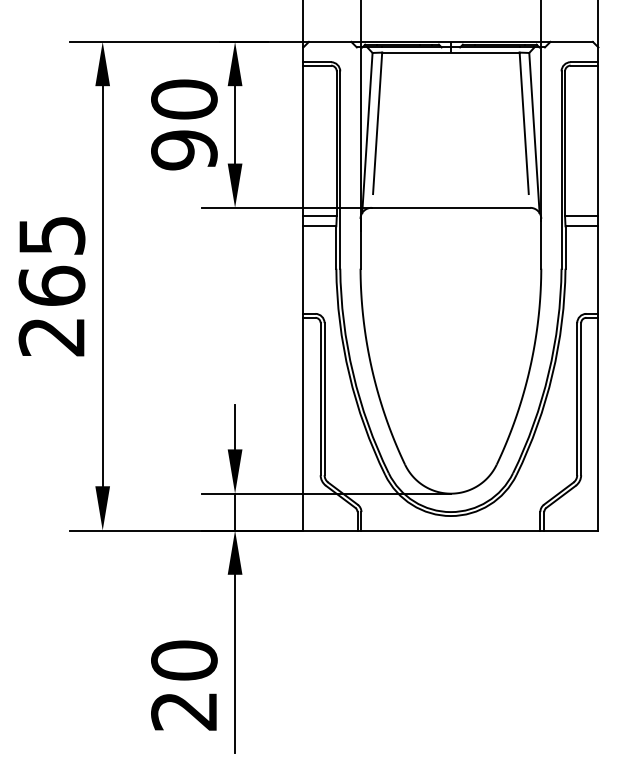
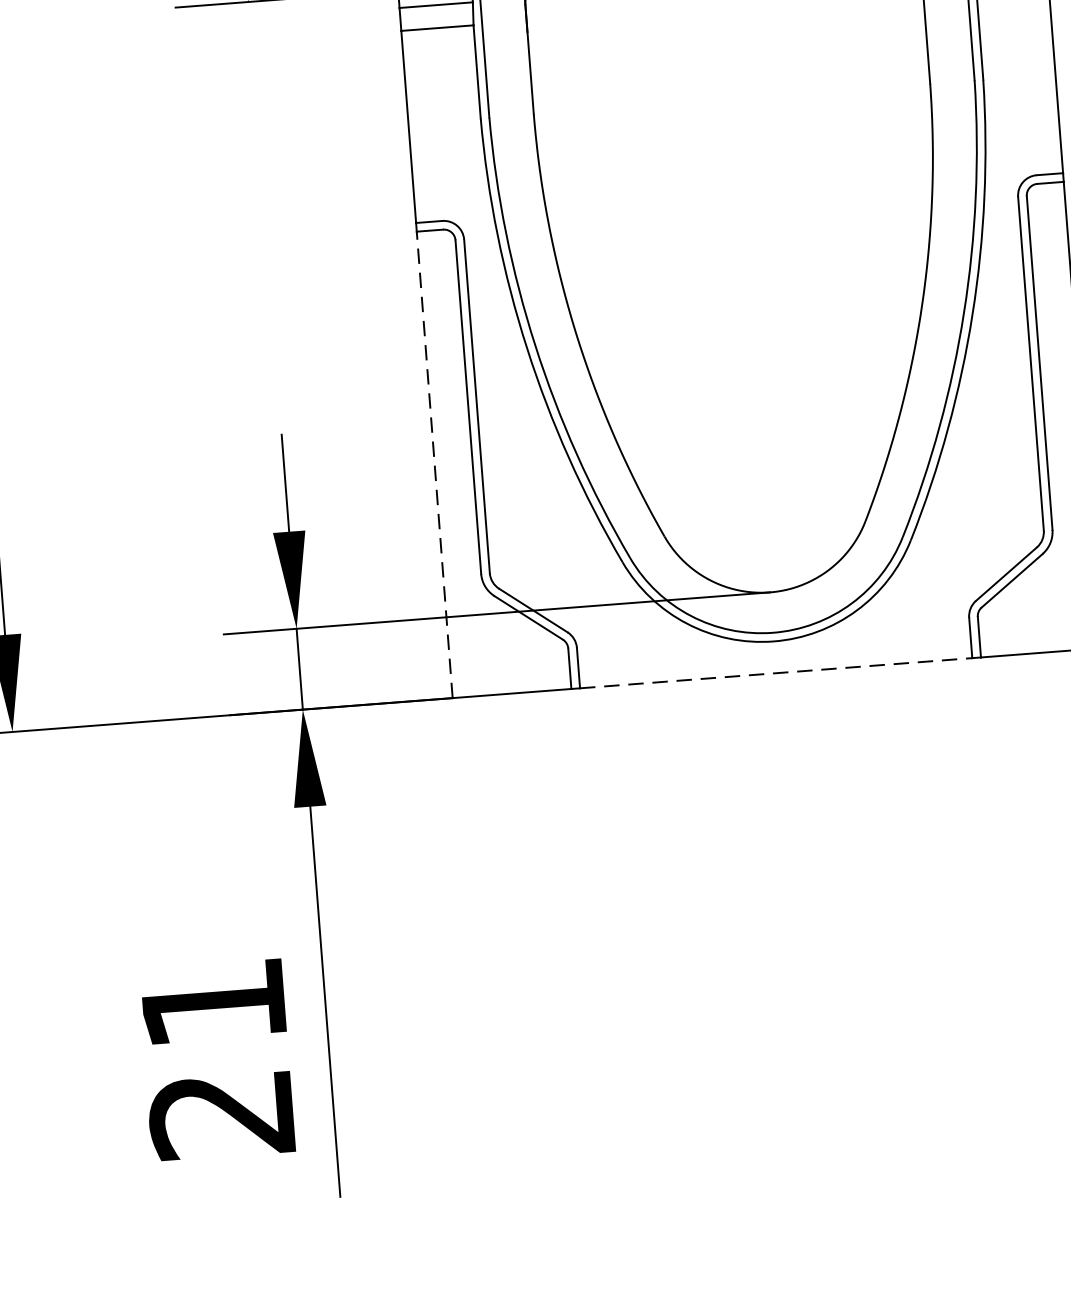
line: (303, 423) -> (434, 463), solid -> dashed
line: (451, 530) -> (777, 673), solid -> dashed
text: (184, 660) -> (213, 1003), 20 -> 21

